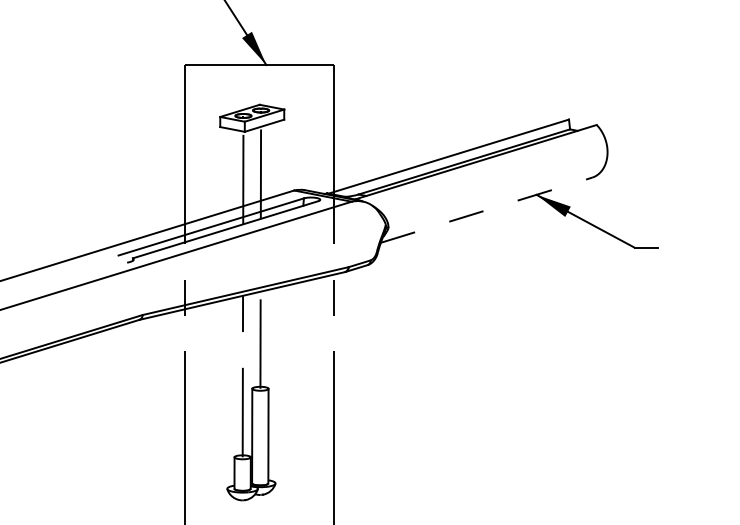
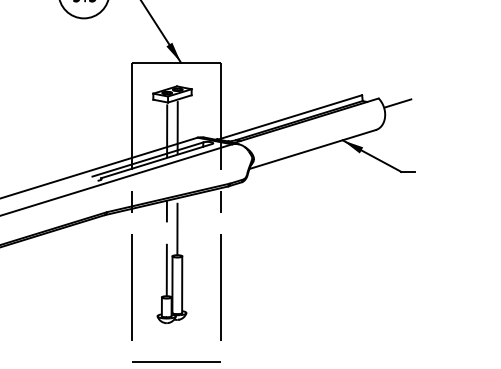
line: (629, 133) -> (398, 103), added
line: (487, 210) -> (313, 149), dashed -> solid

